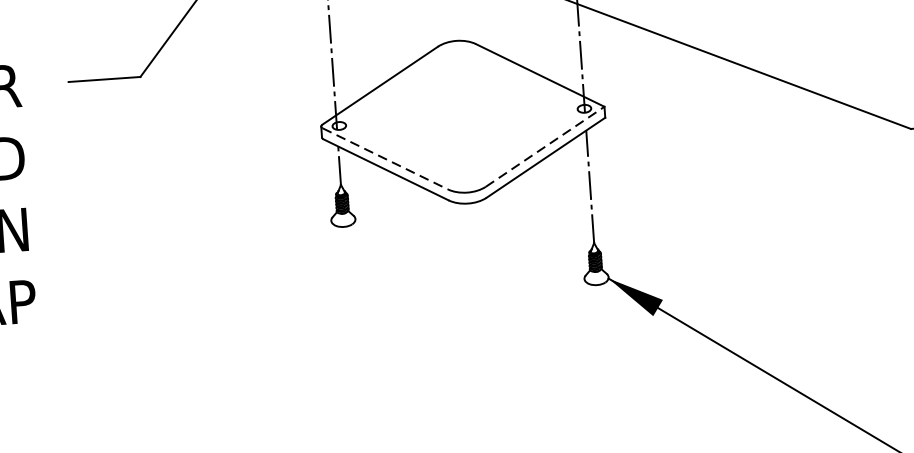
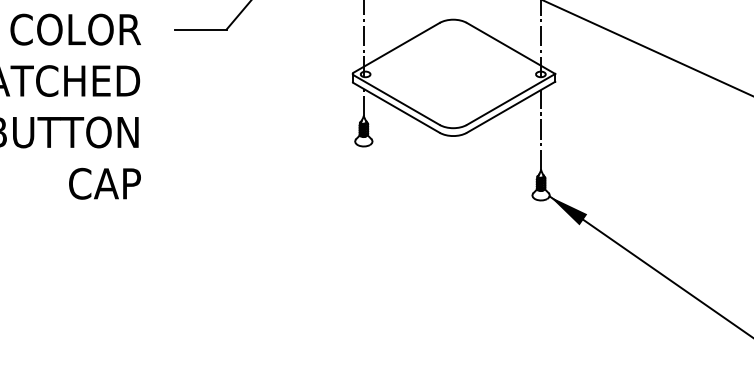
line: (545, 146) -> (511, 99), dashed -> solid
line: (385, 159) -> (396, 100), dashed -> solid

